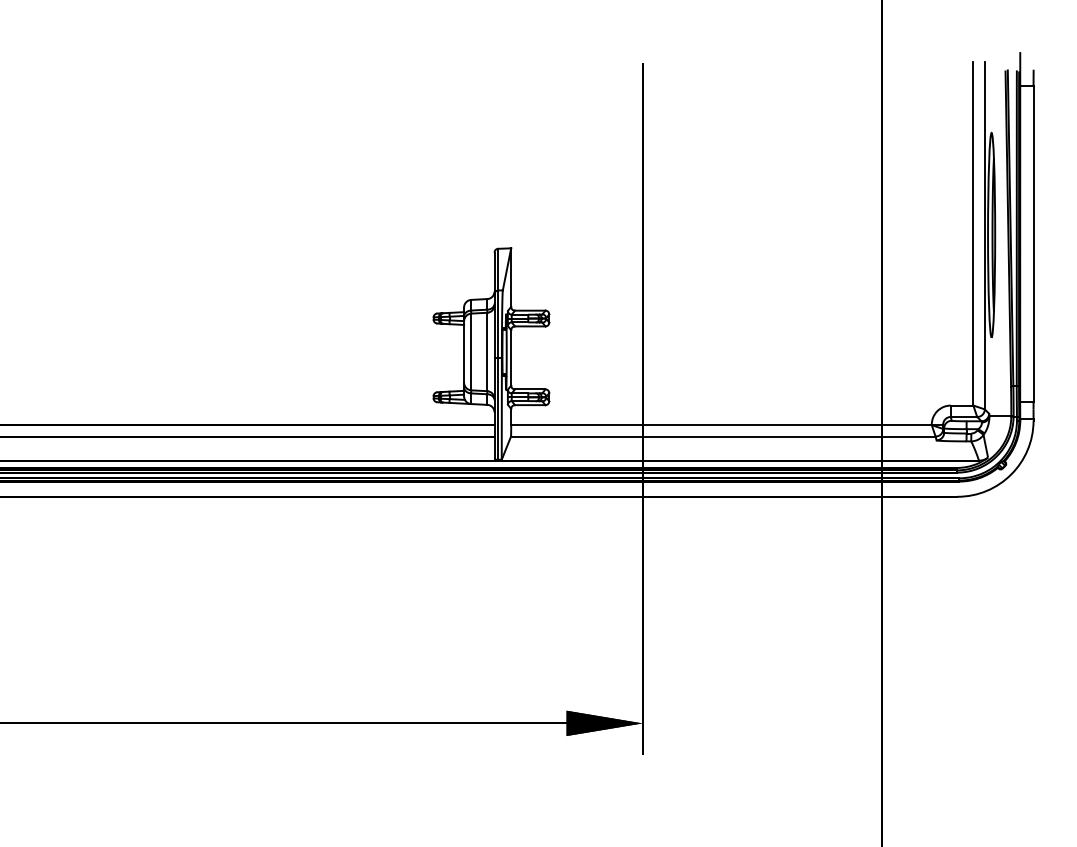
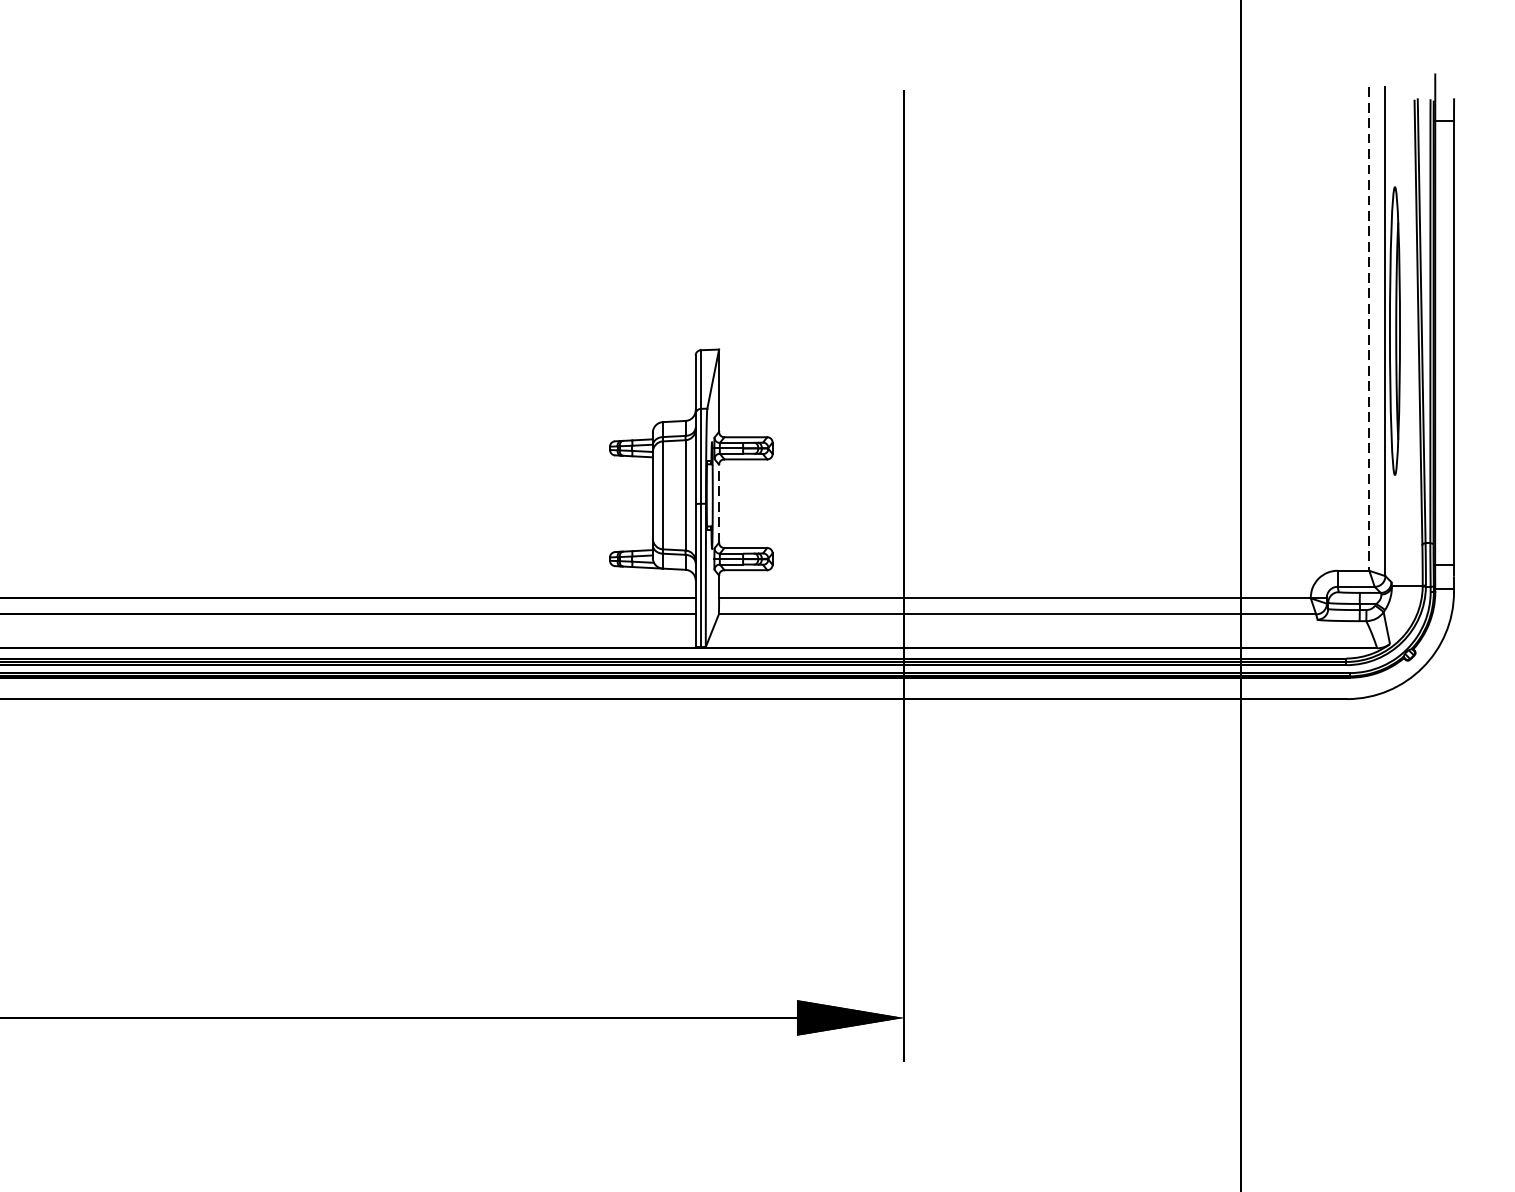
line: (973, 233) -> (1369, 328), solid -> dashed
line: (511, 357) -> (719, 503), solid -> dashed

